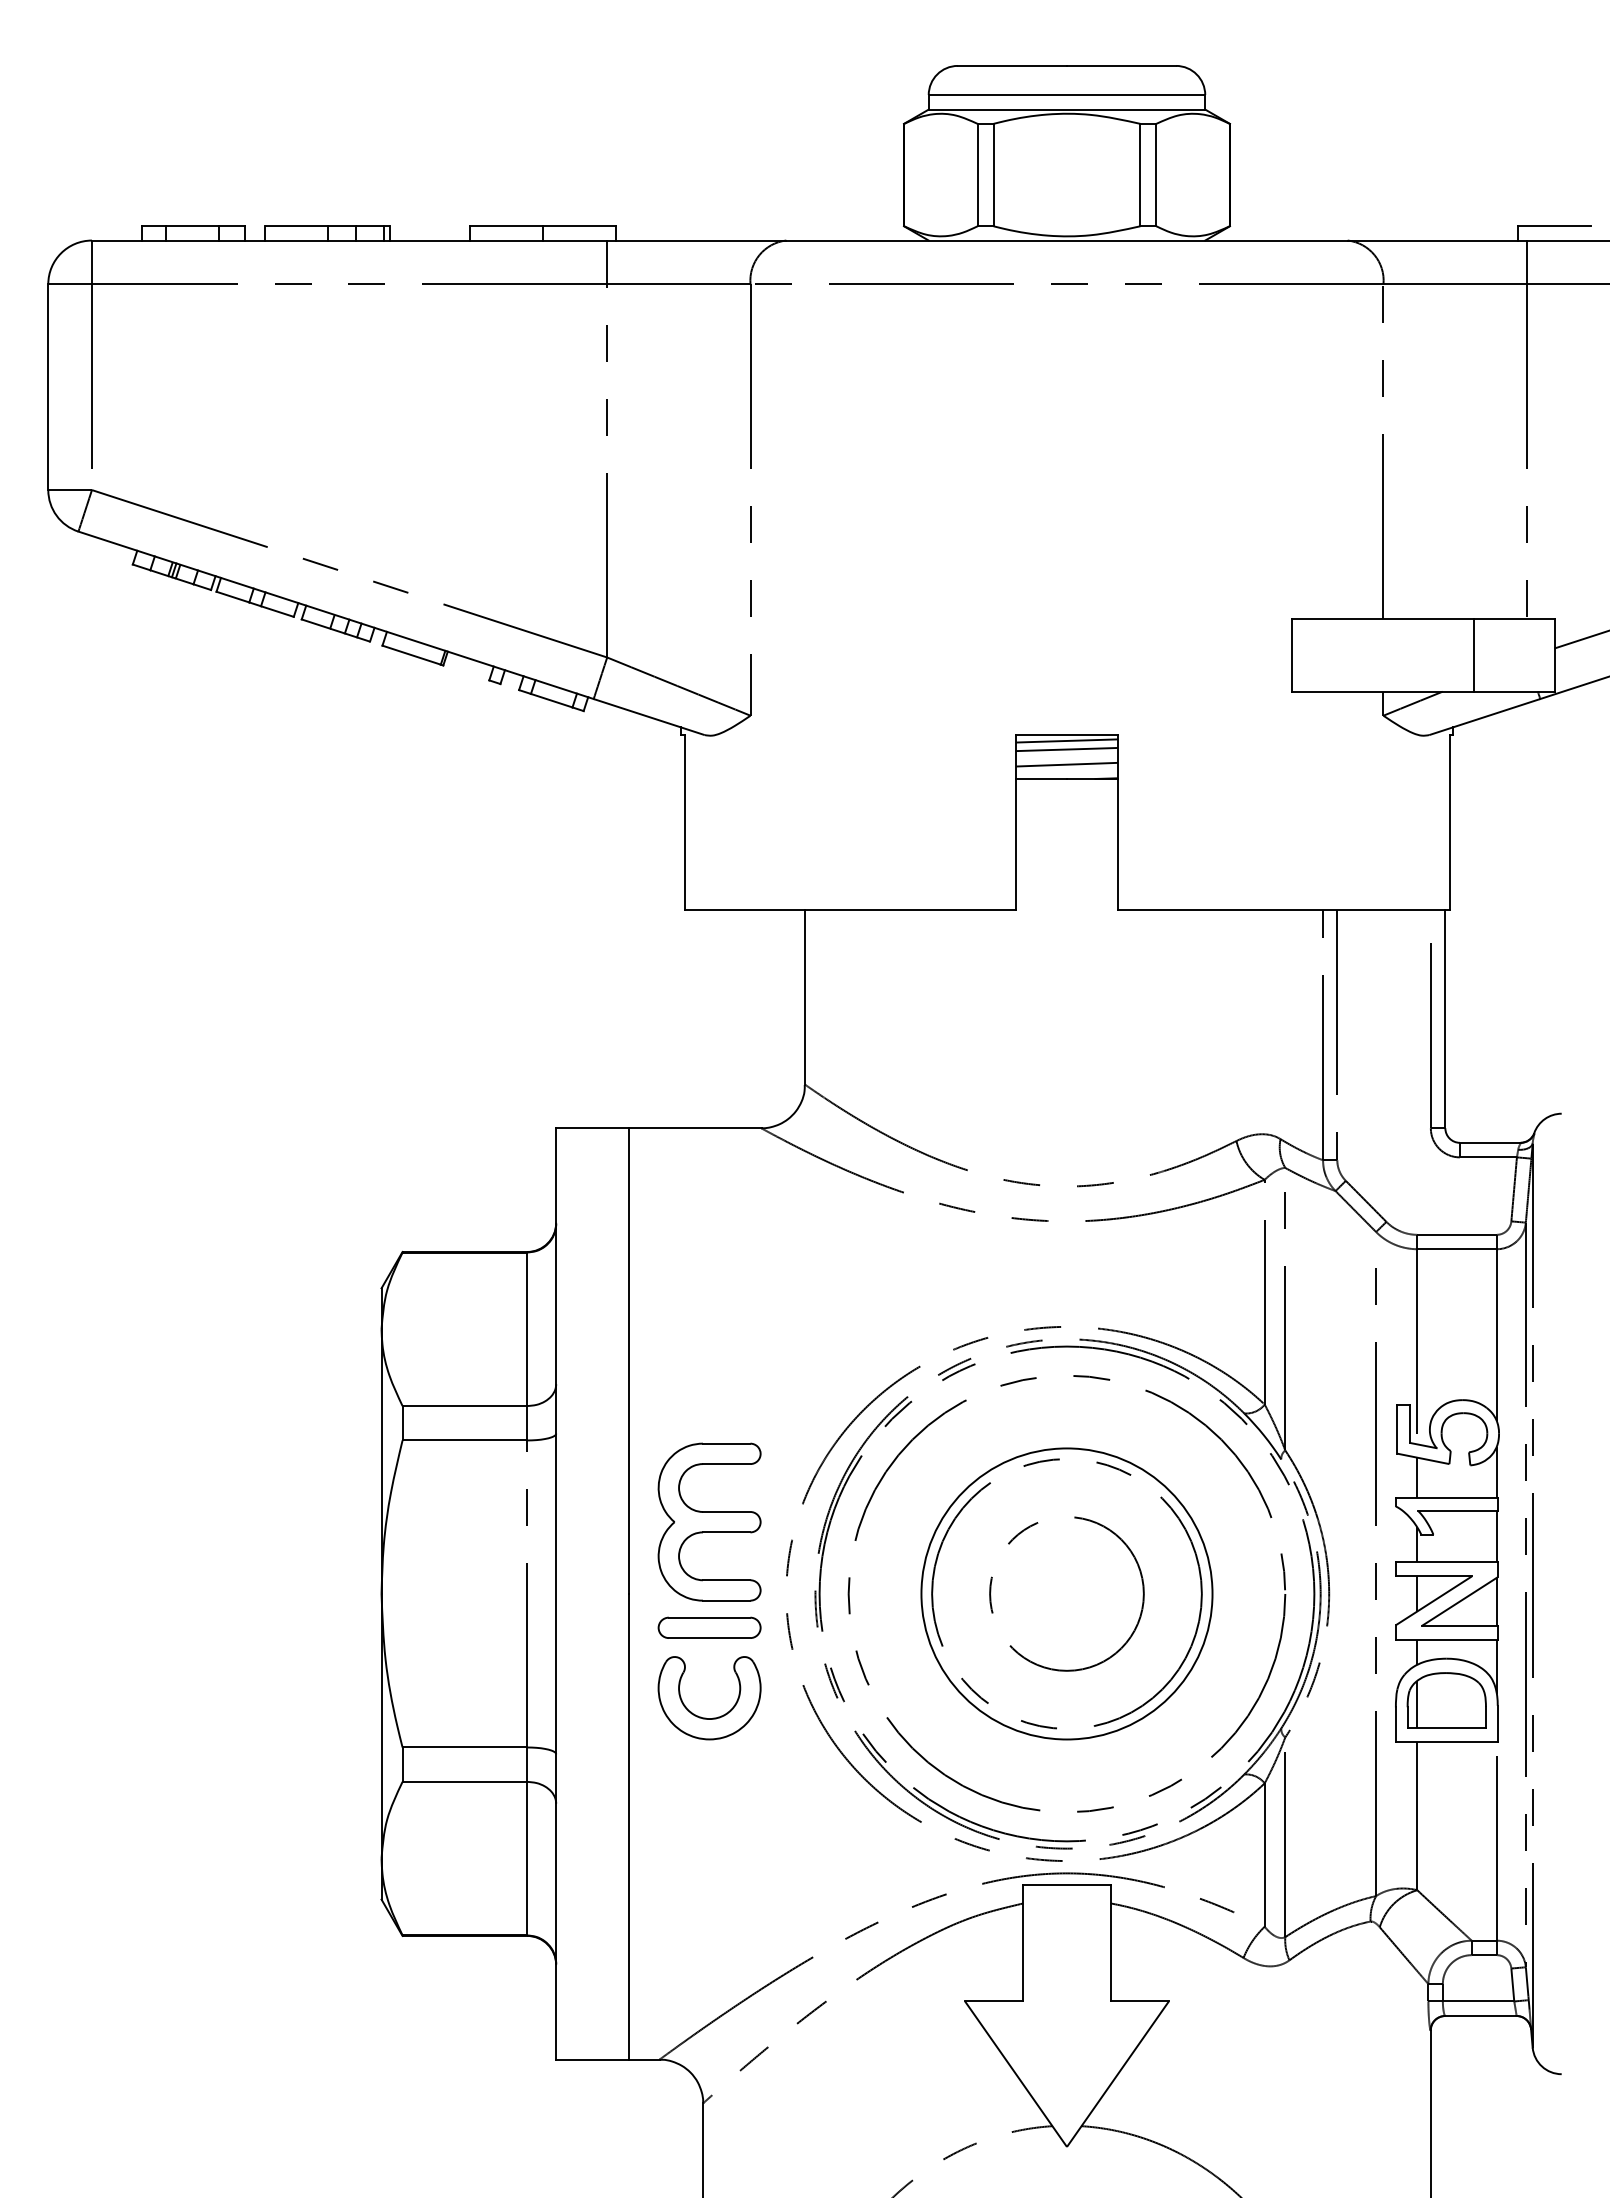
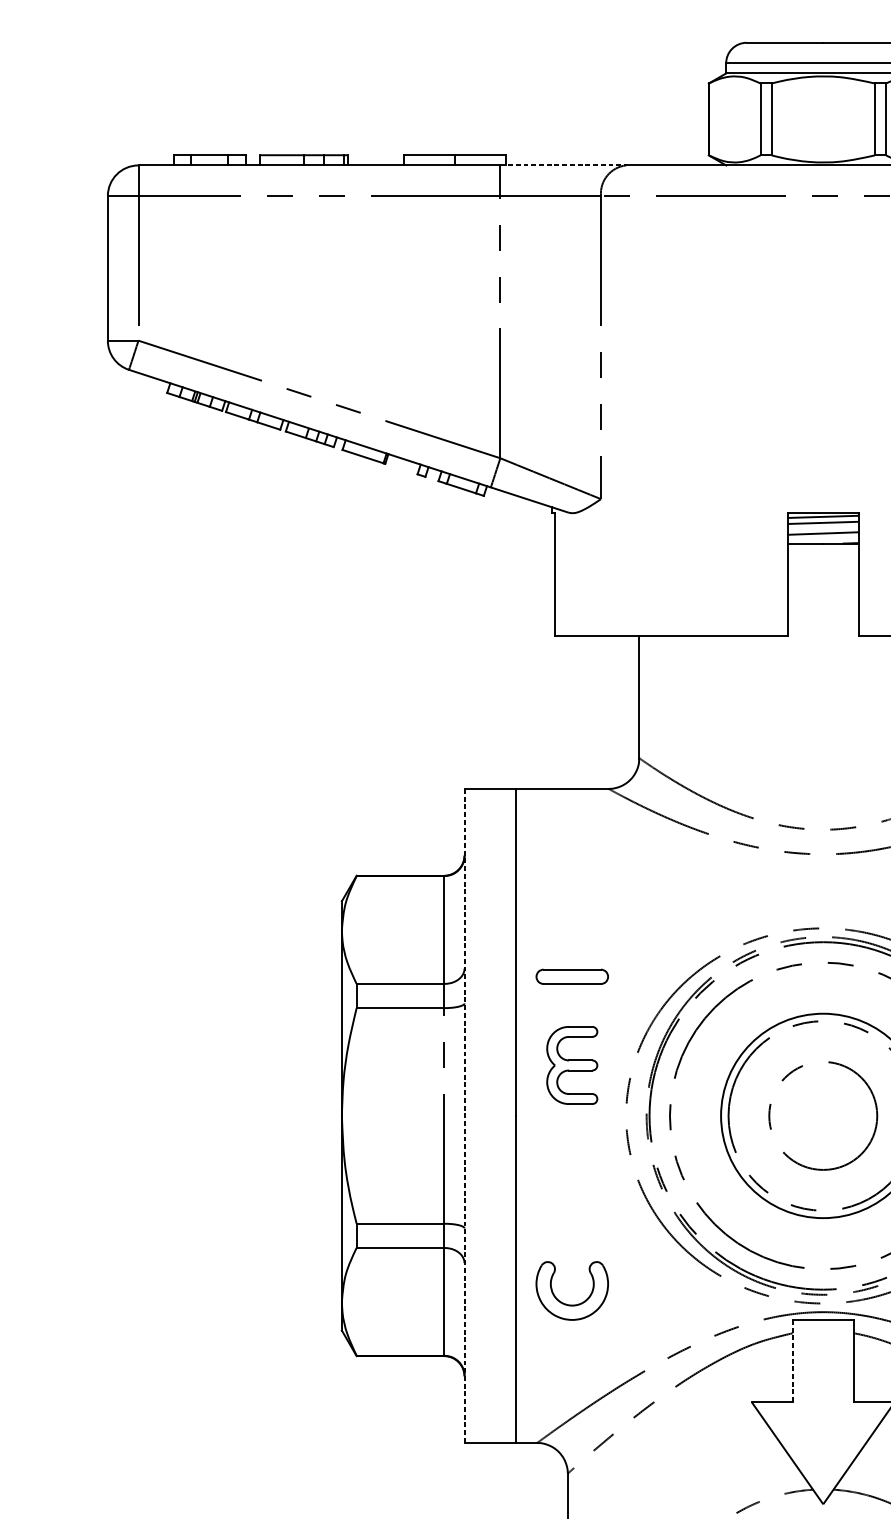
line: (696, 240) -> (563, 165), solid -> dashed
part: (709, 1521) -> (572, 1065), size x0.7
line: (556, 1593) -> (464, 1115), solid -> dashed
part: (709, 1627) -> (572, 976), moved
part: (706, 1717) -> (570, 1304), moved
line: (1023, 1942) -> (792, 1360), solid -> dashed

